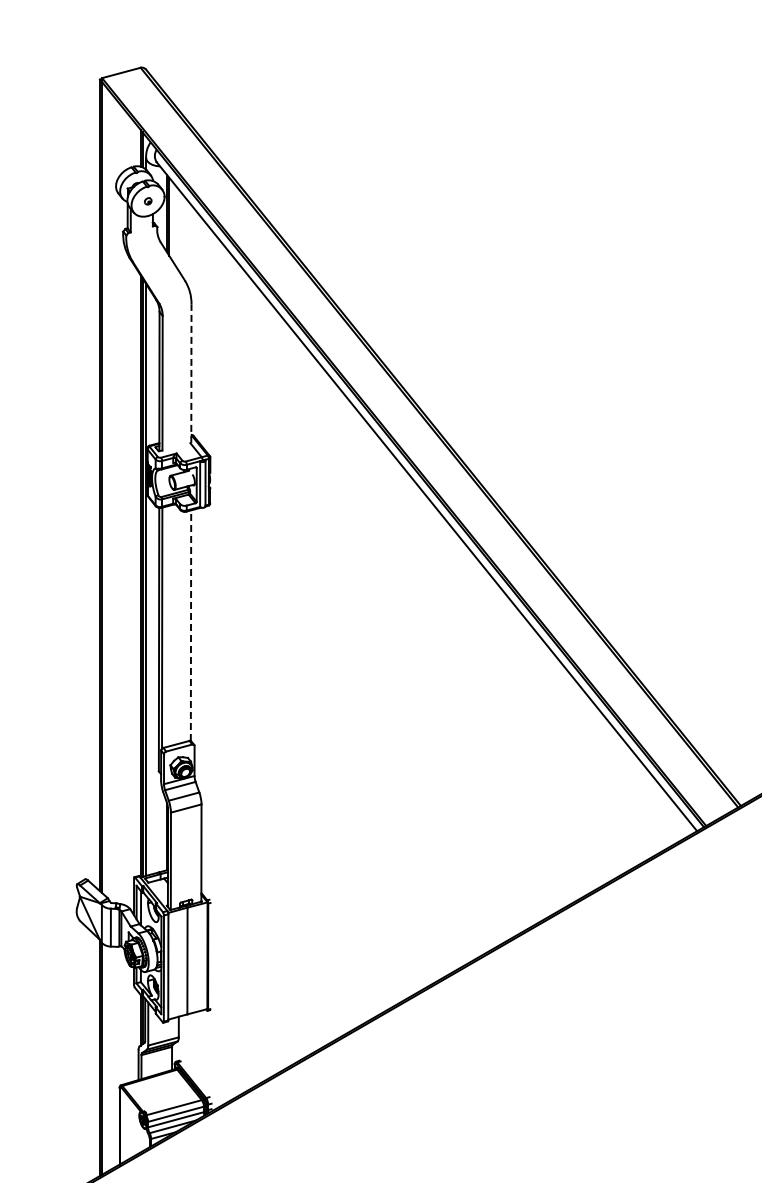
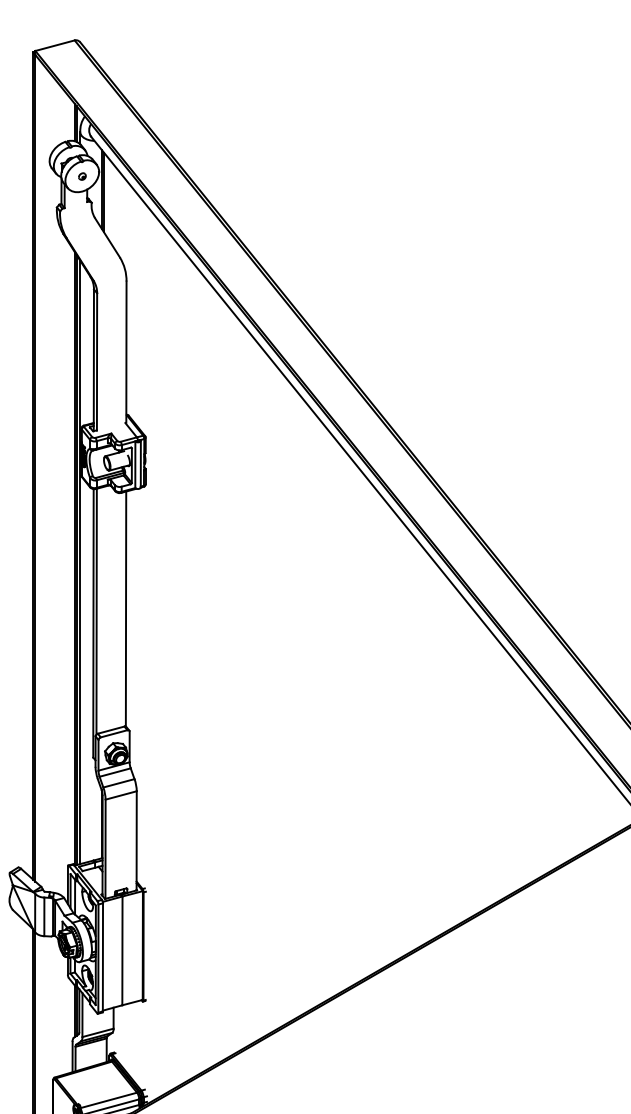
line: (191, 373) -> (126, 352), dashed -> solid
line: (191, 625) -> (126, 608), dashed -> solid

